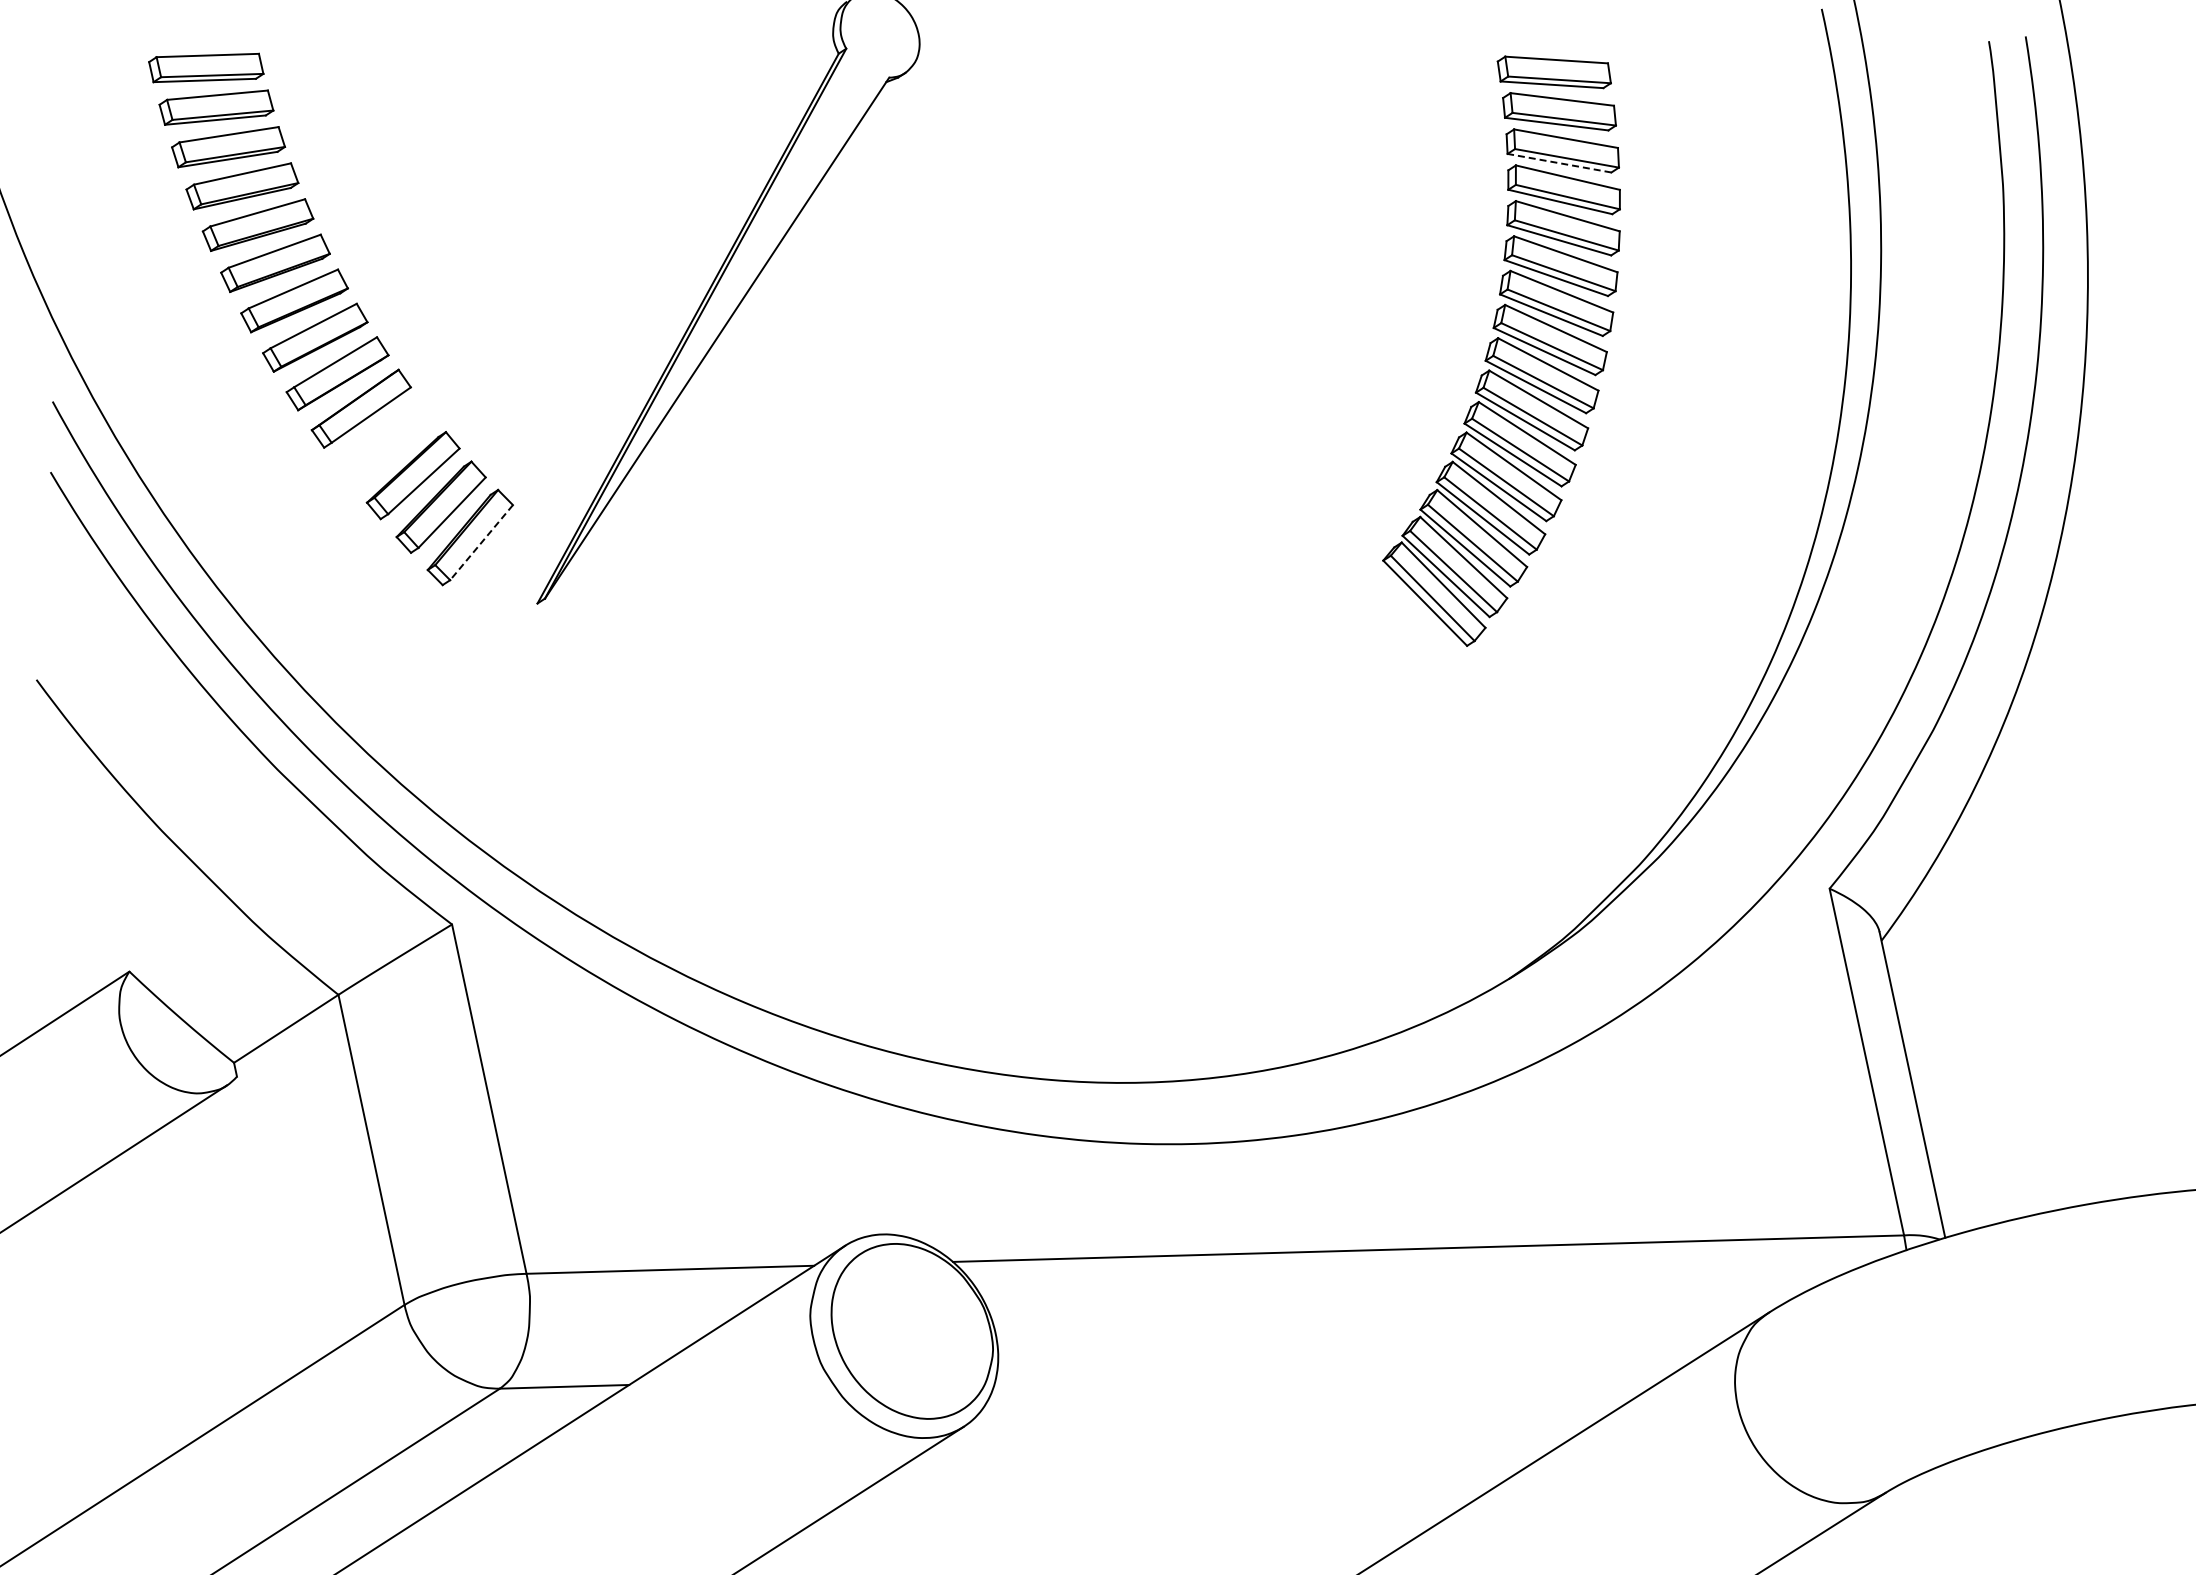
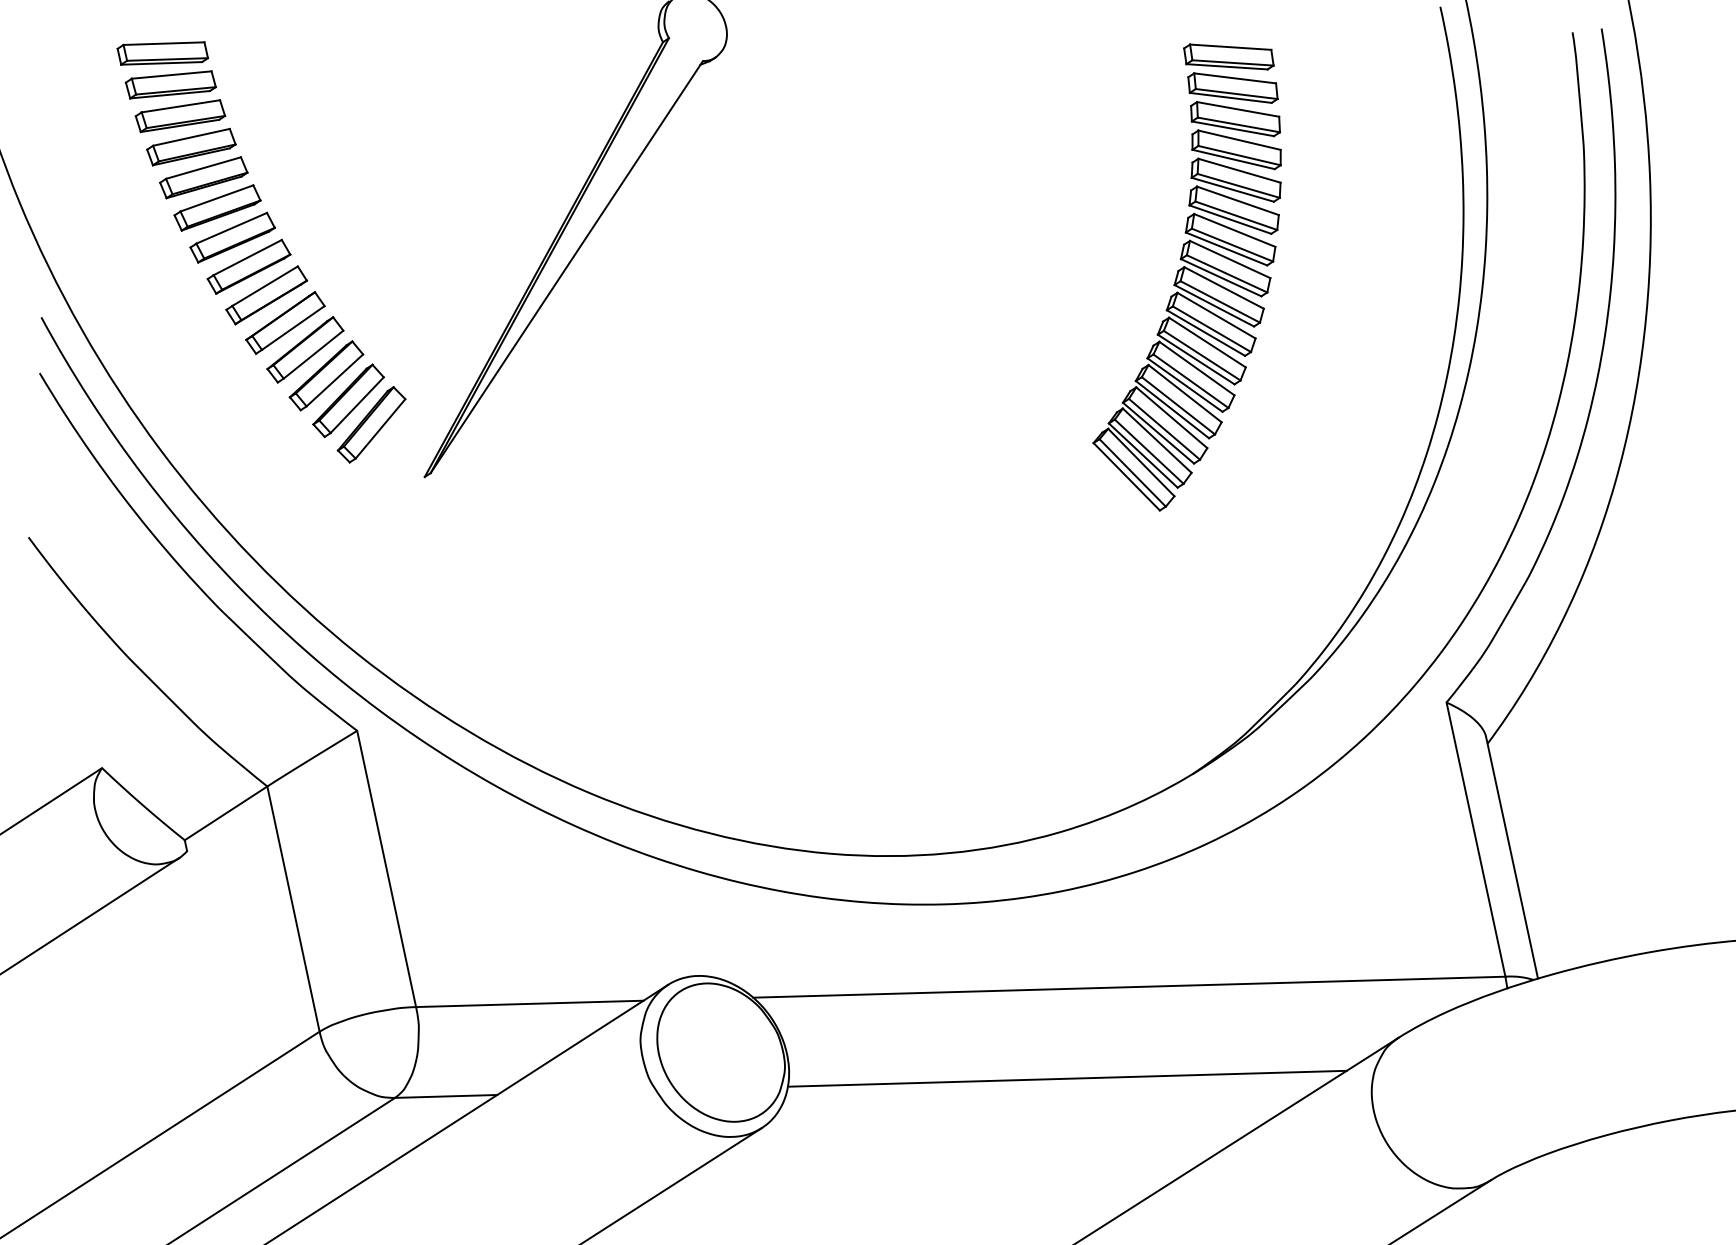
line: (1559, 163) -> (1232, 129), dashed -> solid
part: (386, 442) -> (305, 349), added
line: (481, 542) -> (380, 428), dashed -> solid
line: (1349, 1364) -> (1066, 1078), added

